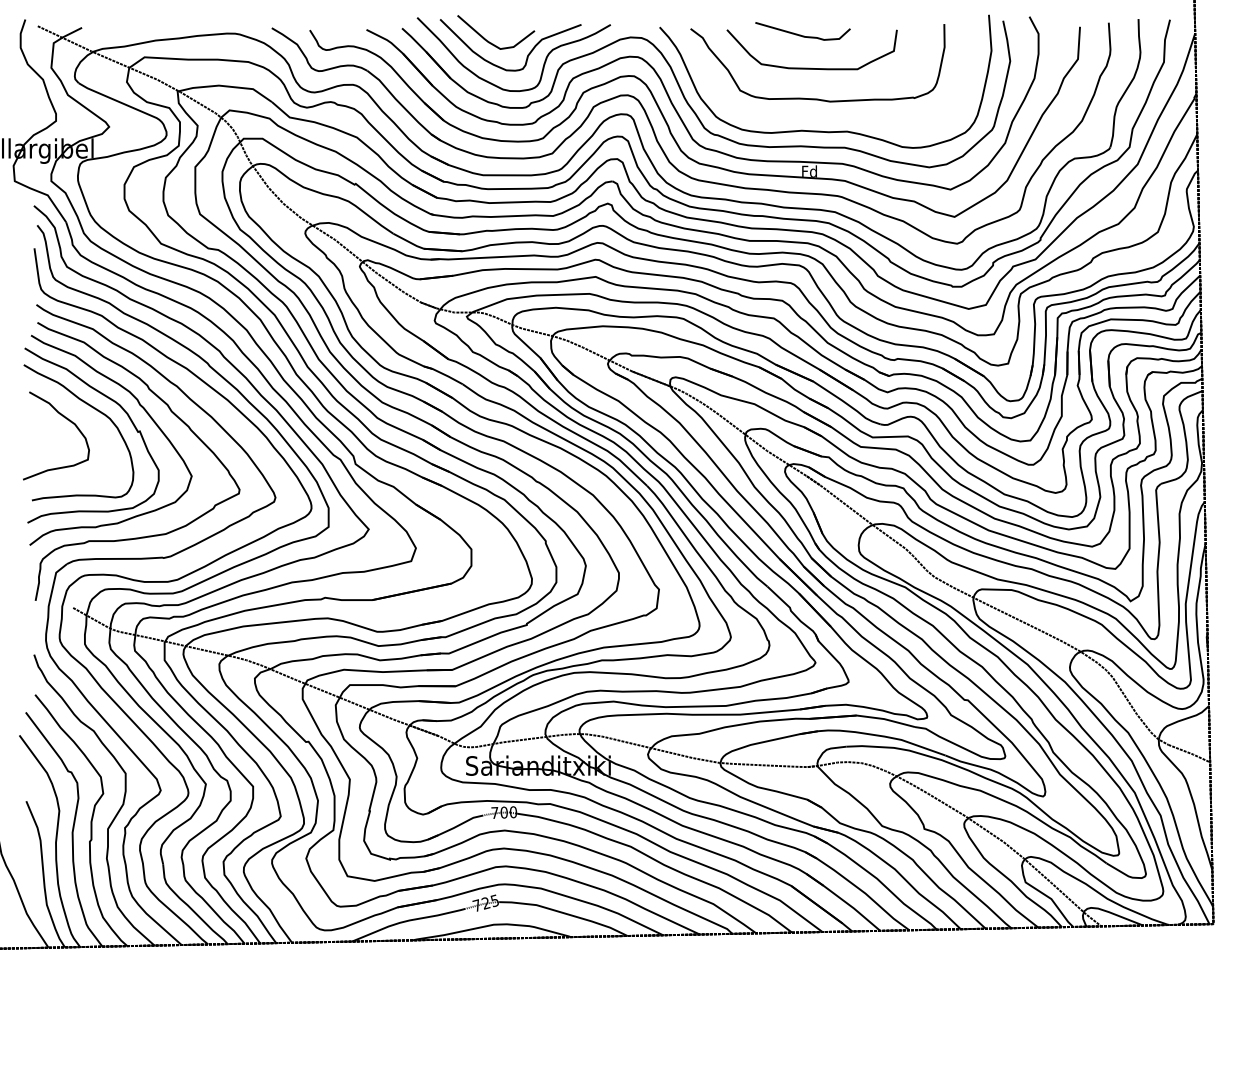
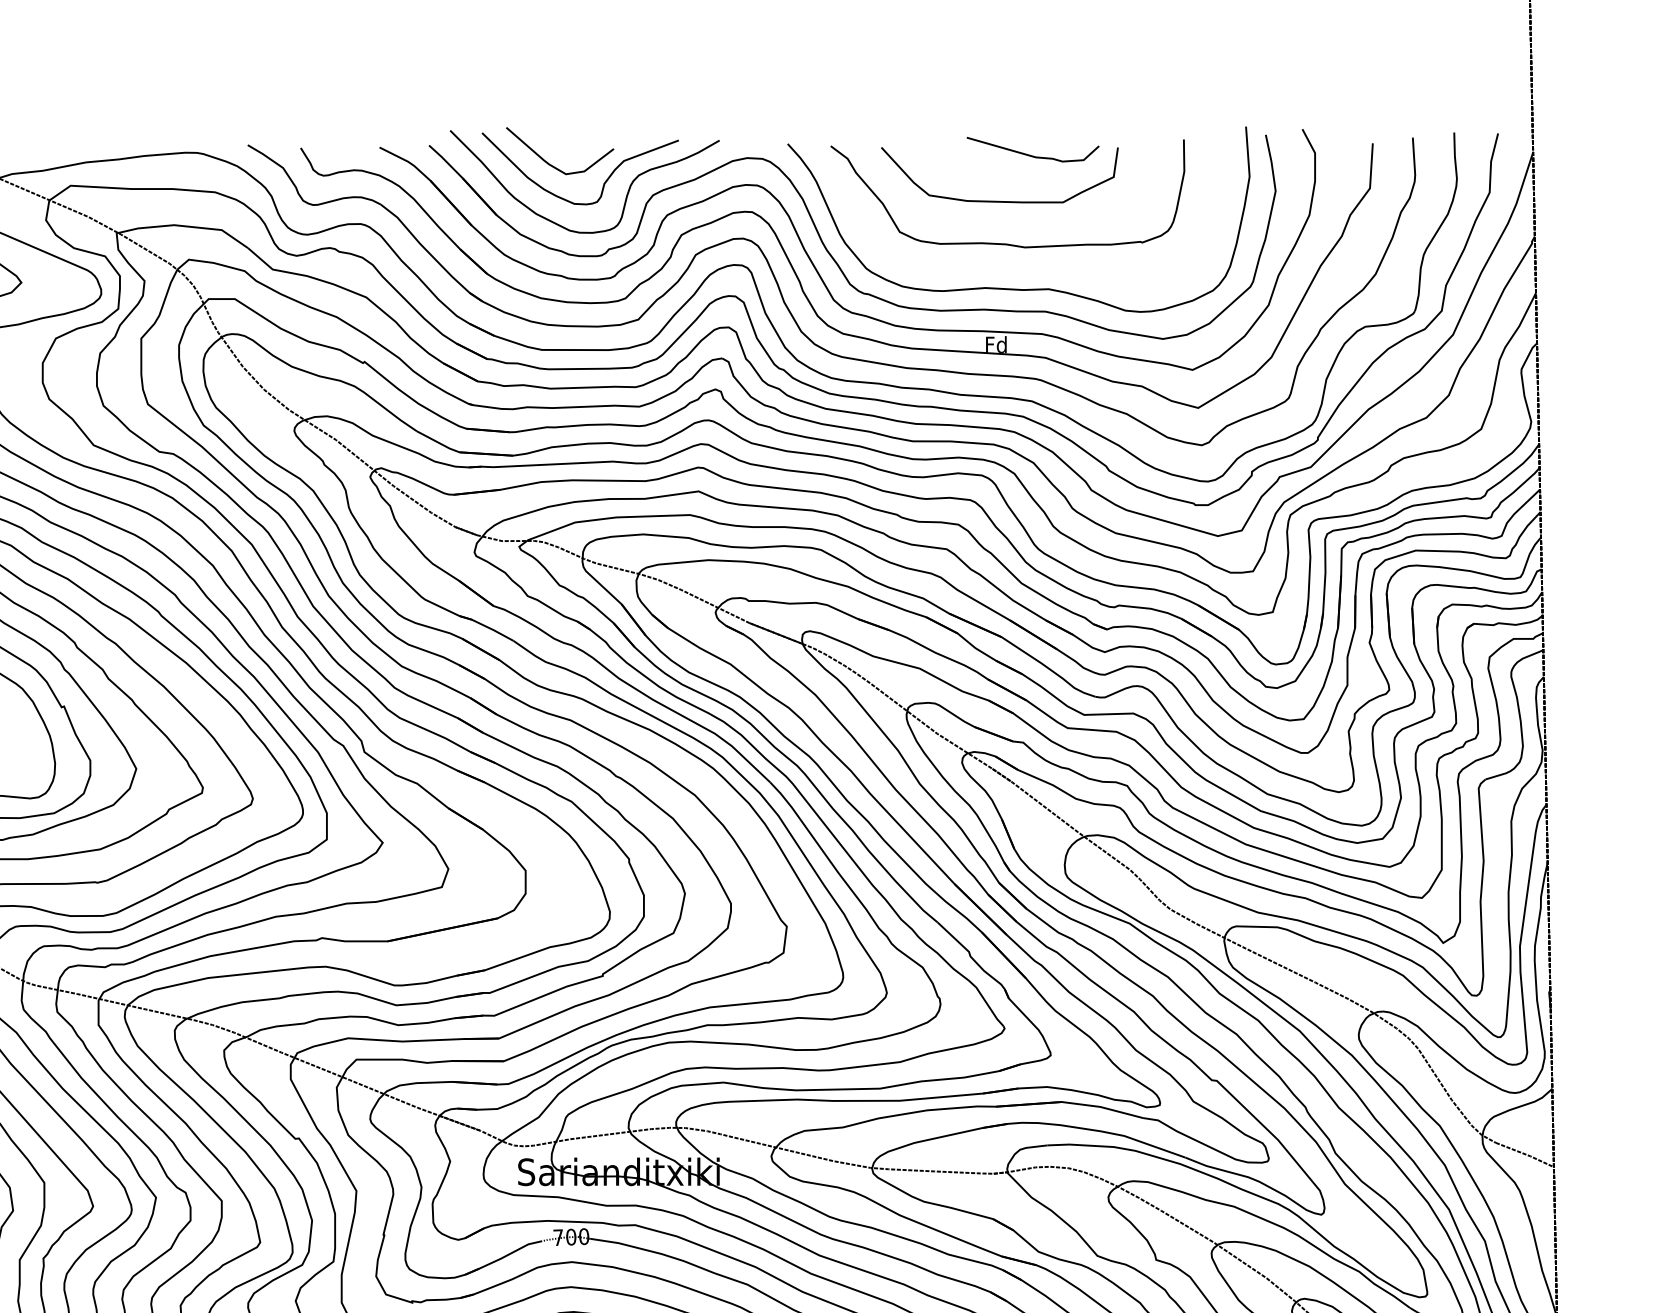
curve: (800, 34) -> (1029, 154), moved

